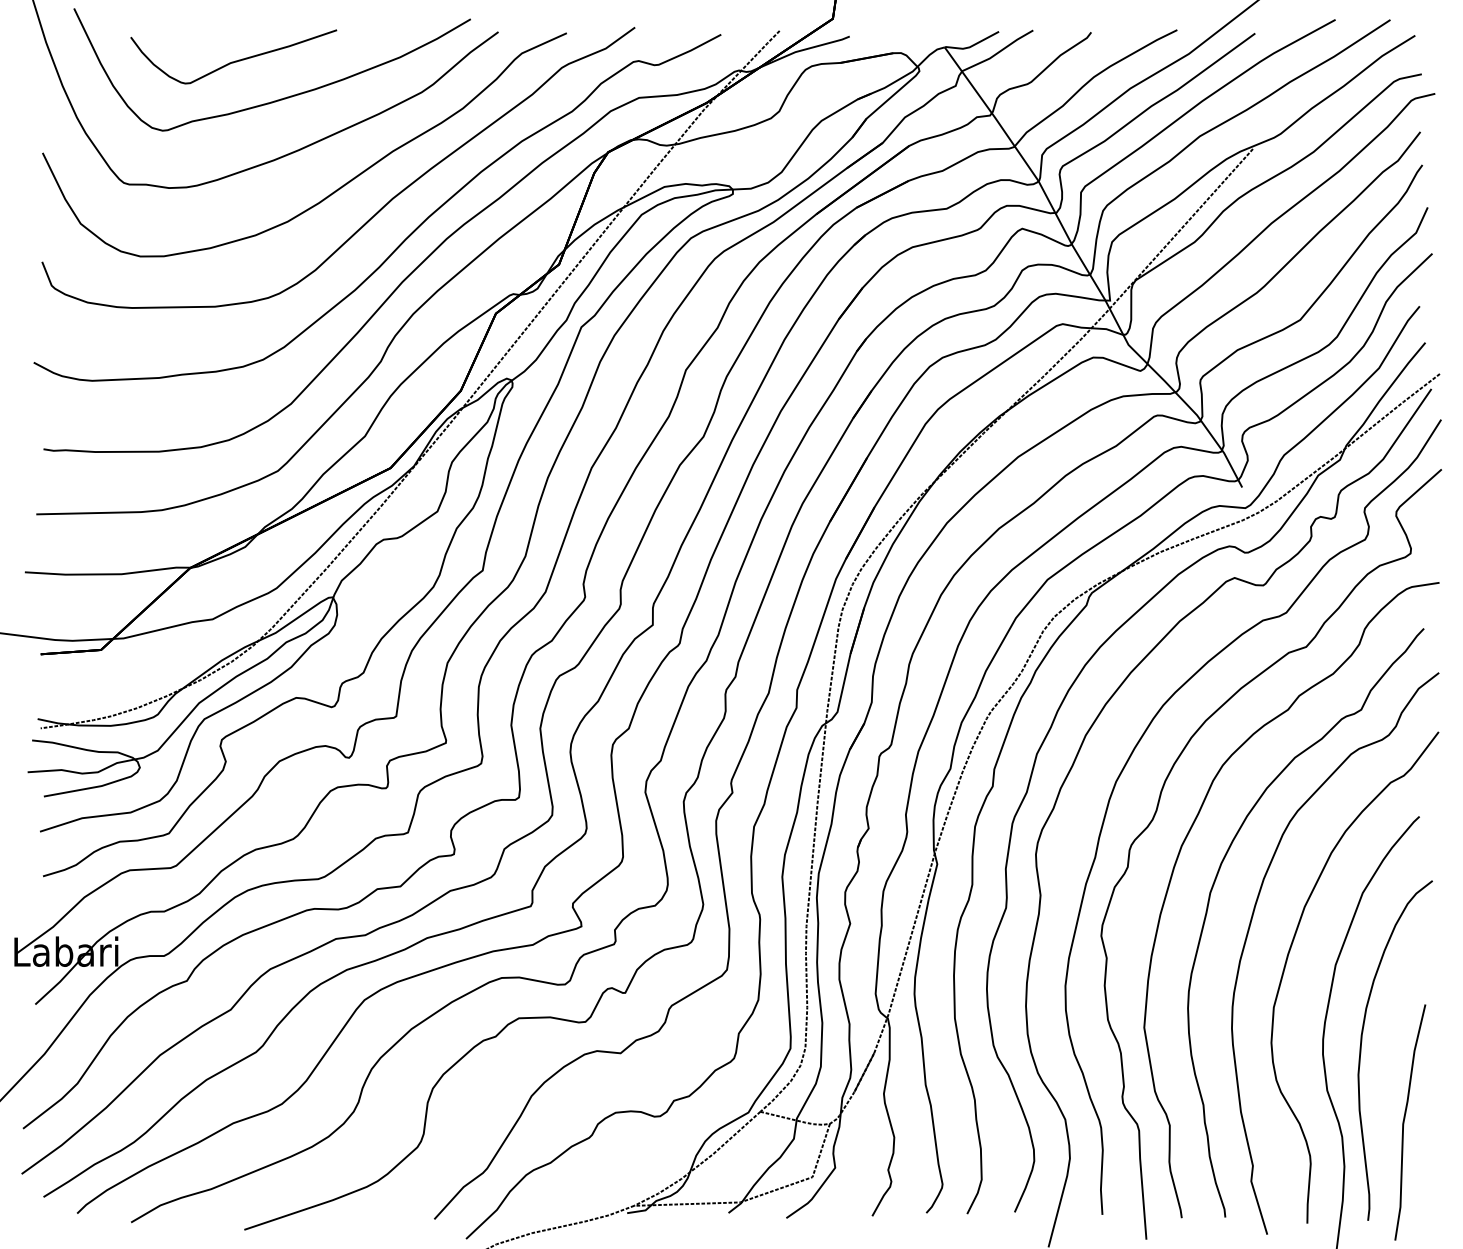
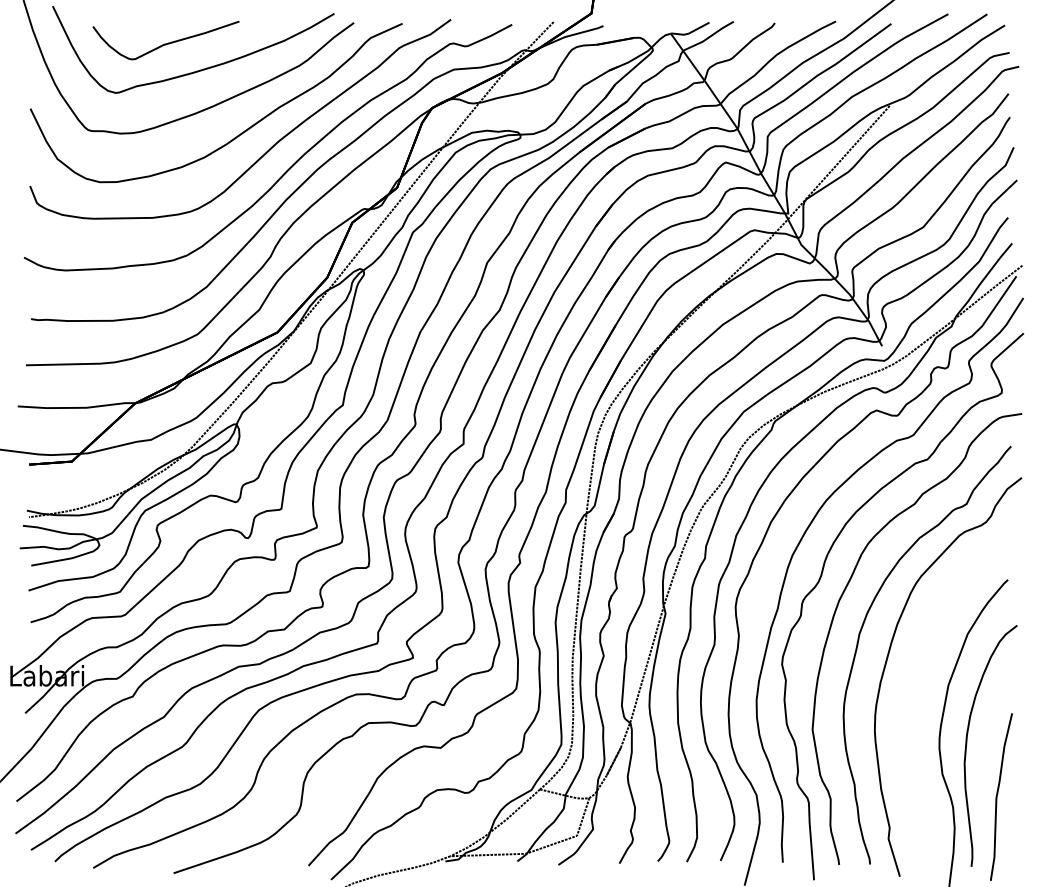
curve: (1287, 961) -> (914, 682), removed

